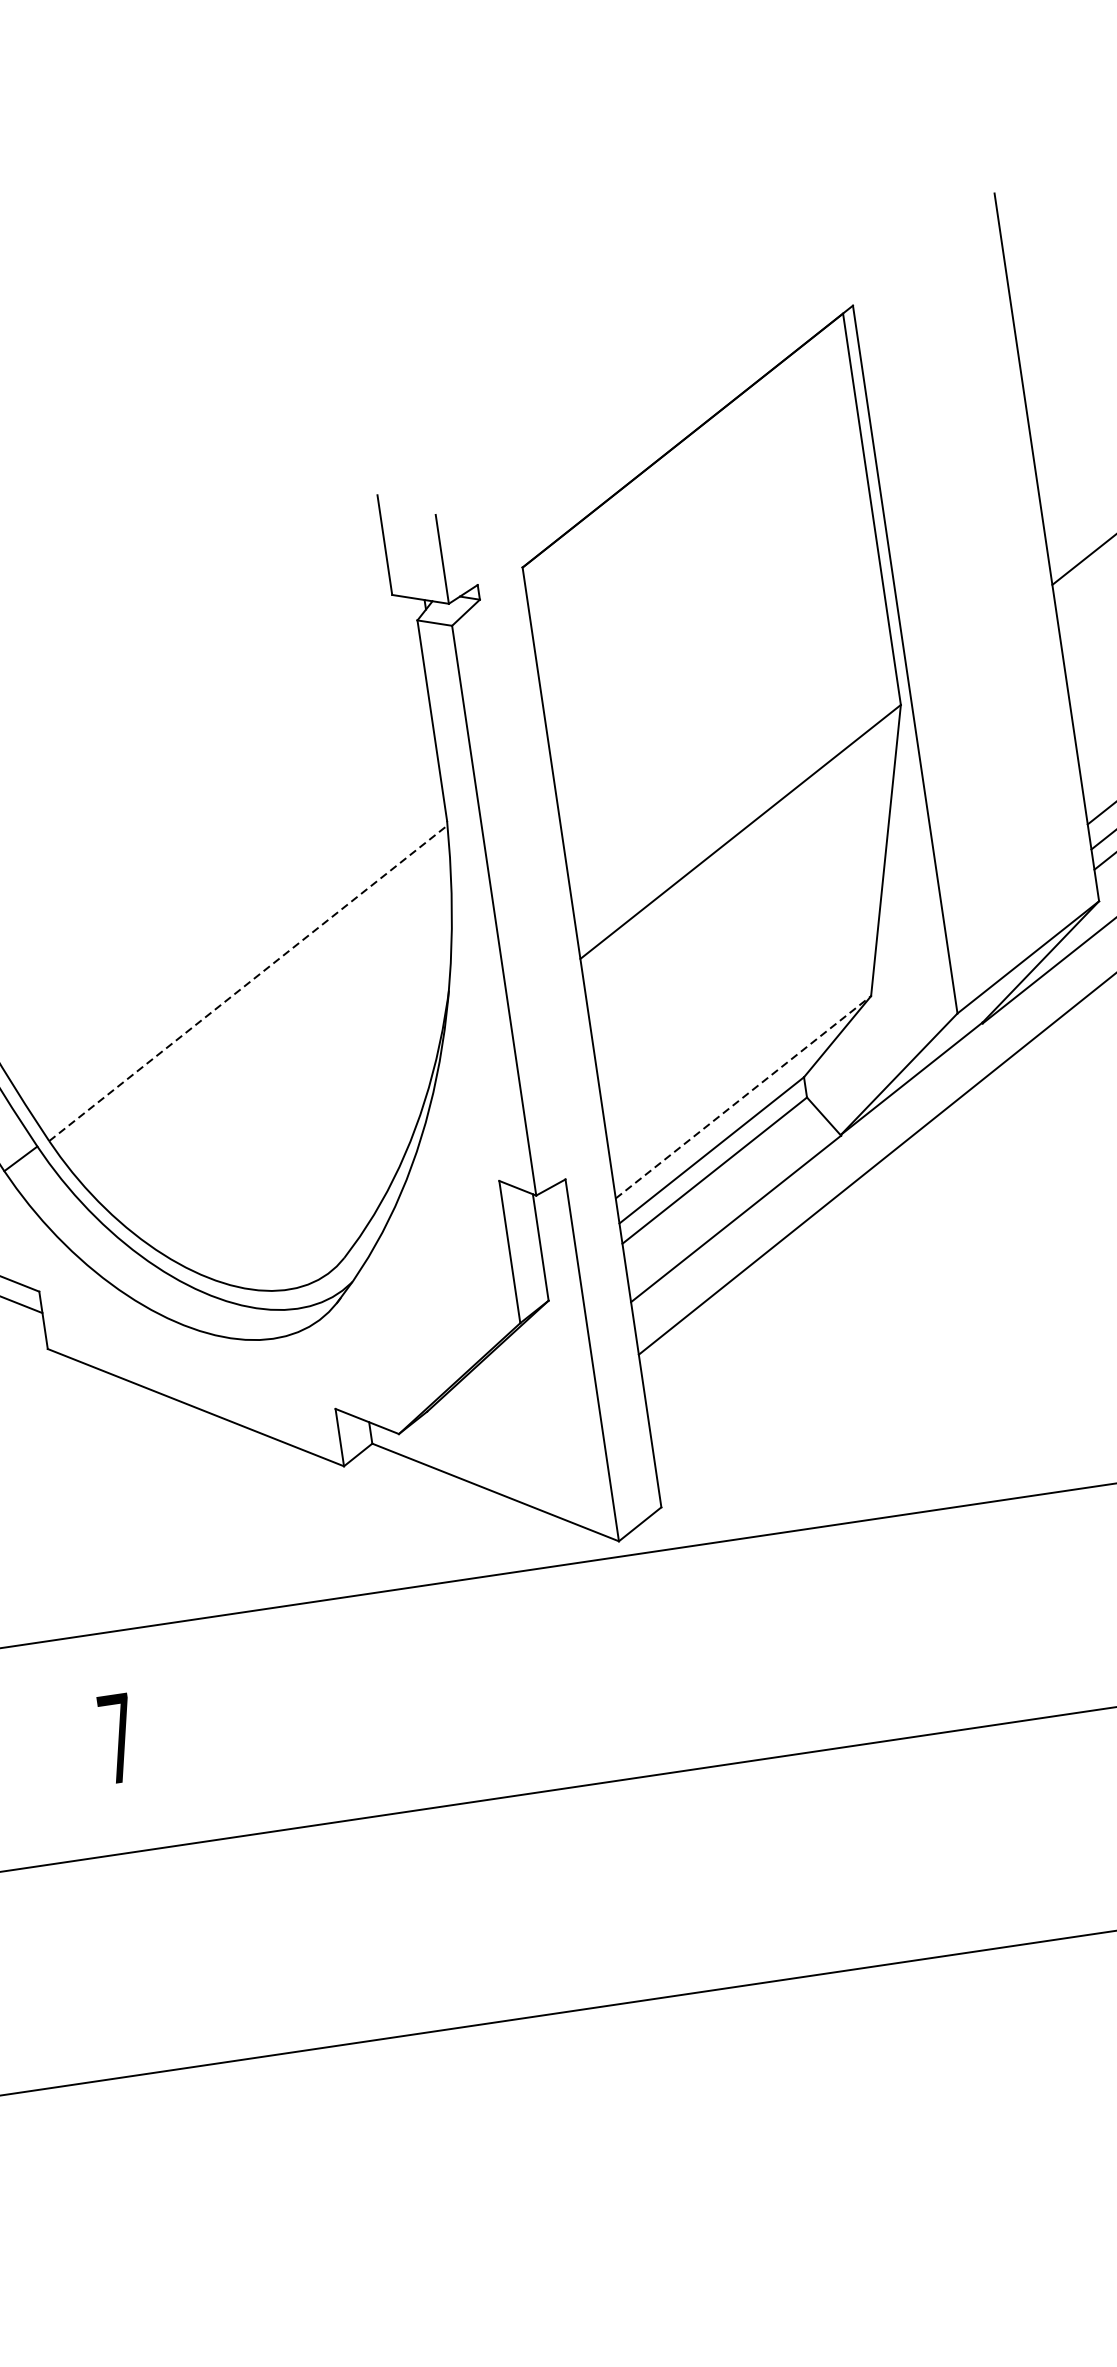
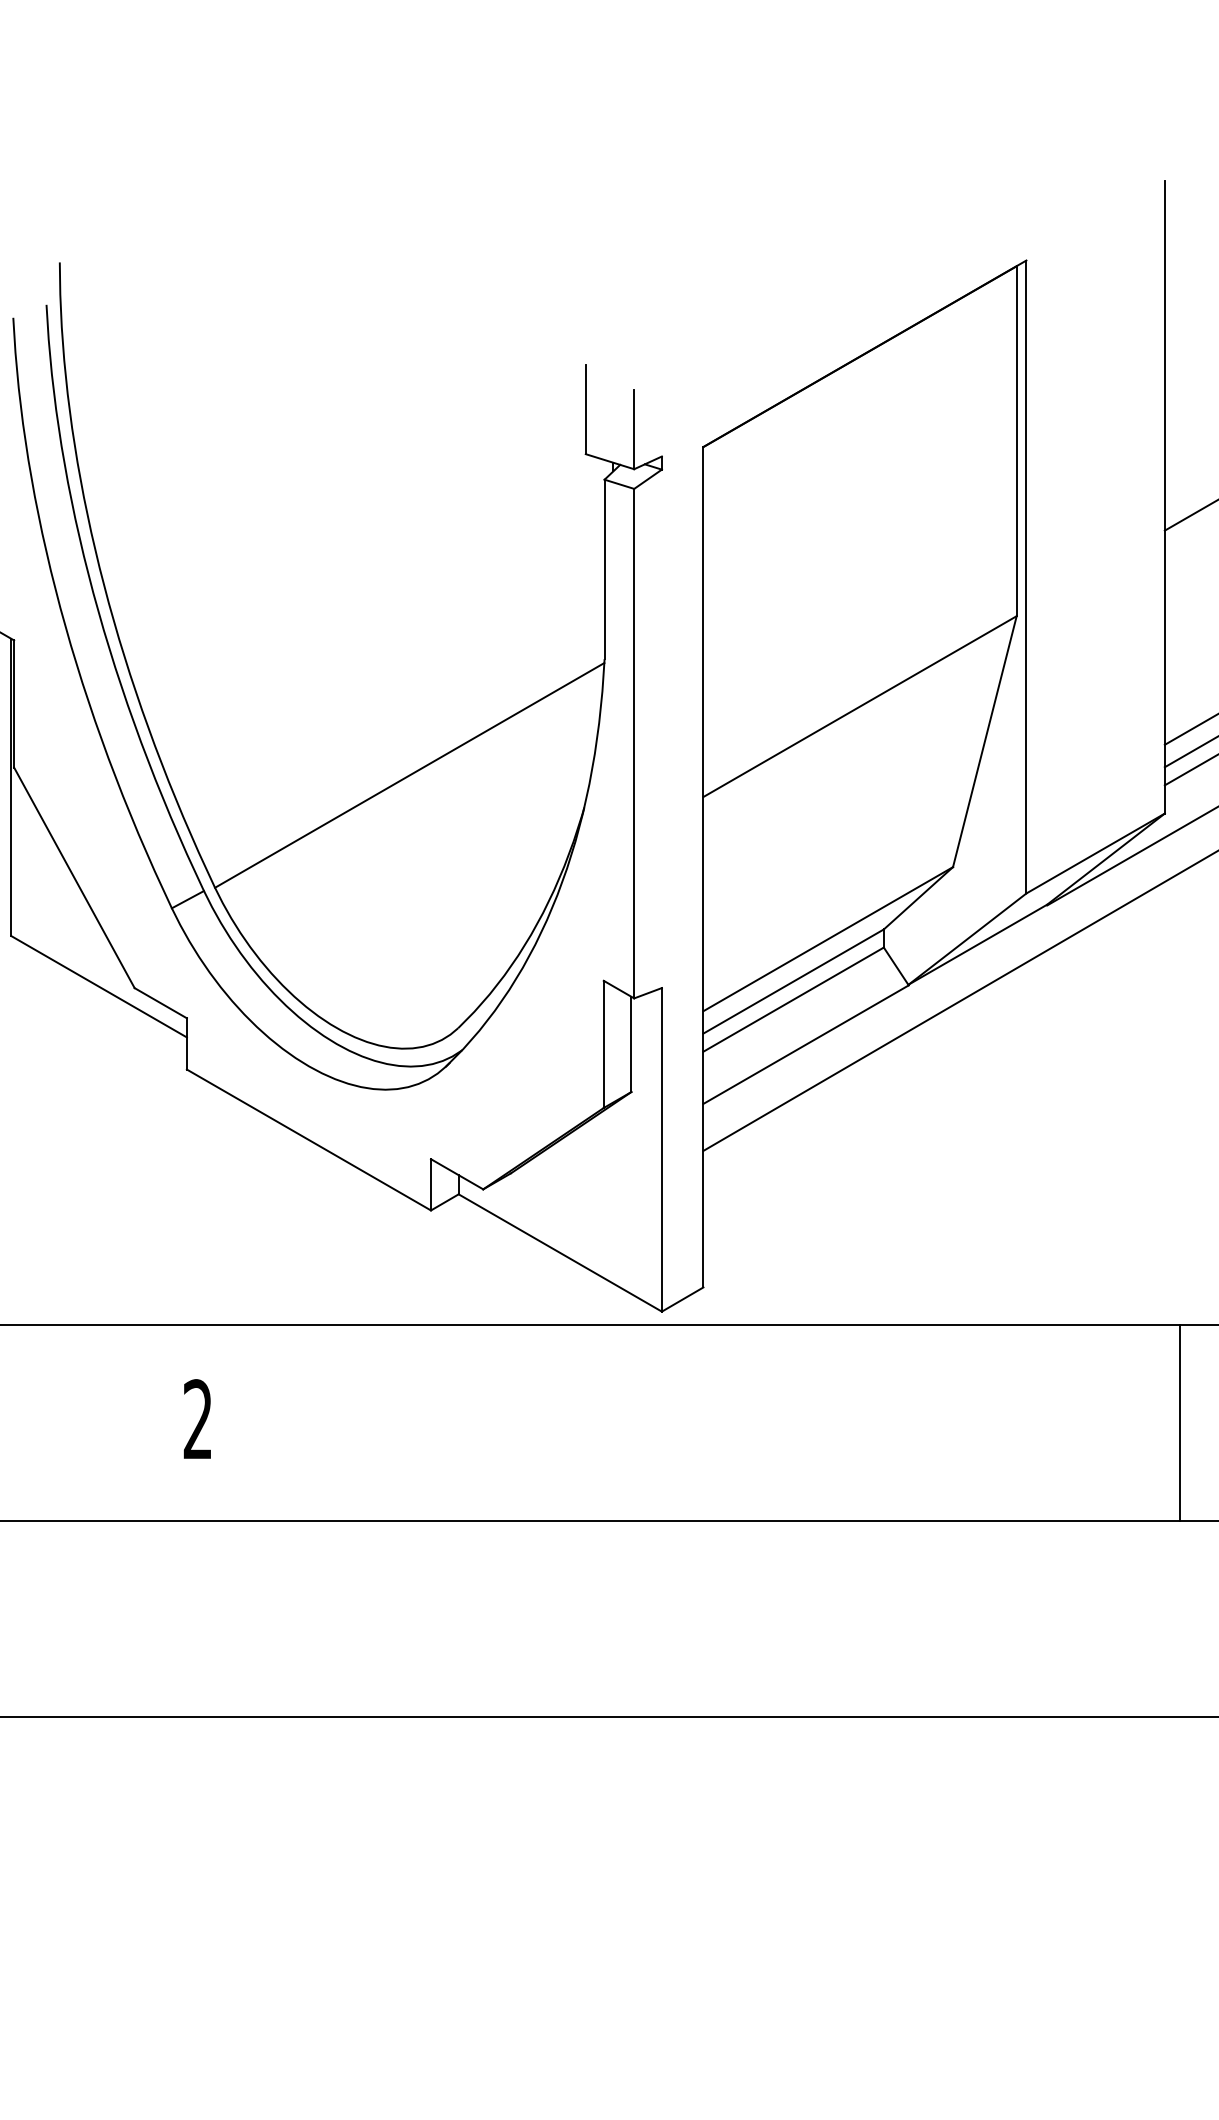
line: (248, 983) -> (409, 775), dashed -> solid
line: (743, 1096) -> (828, 938), dashed -> solid
text: (117, 1737) -> (197, 1418), 7 -> 2

